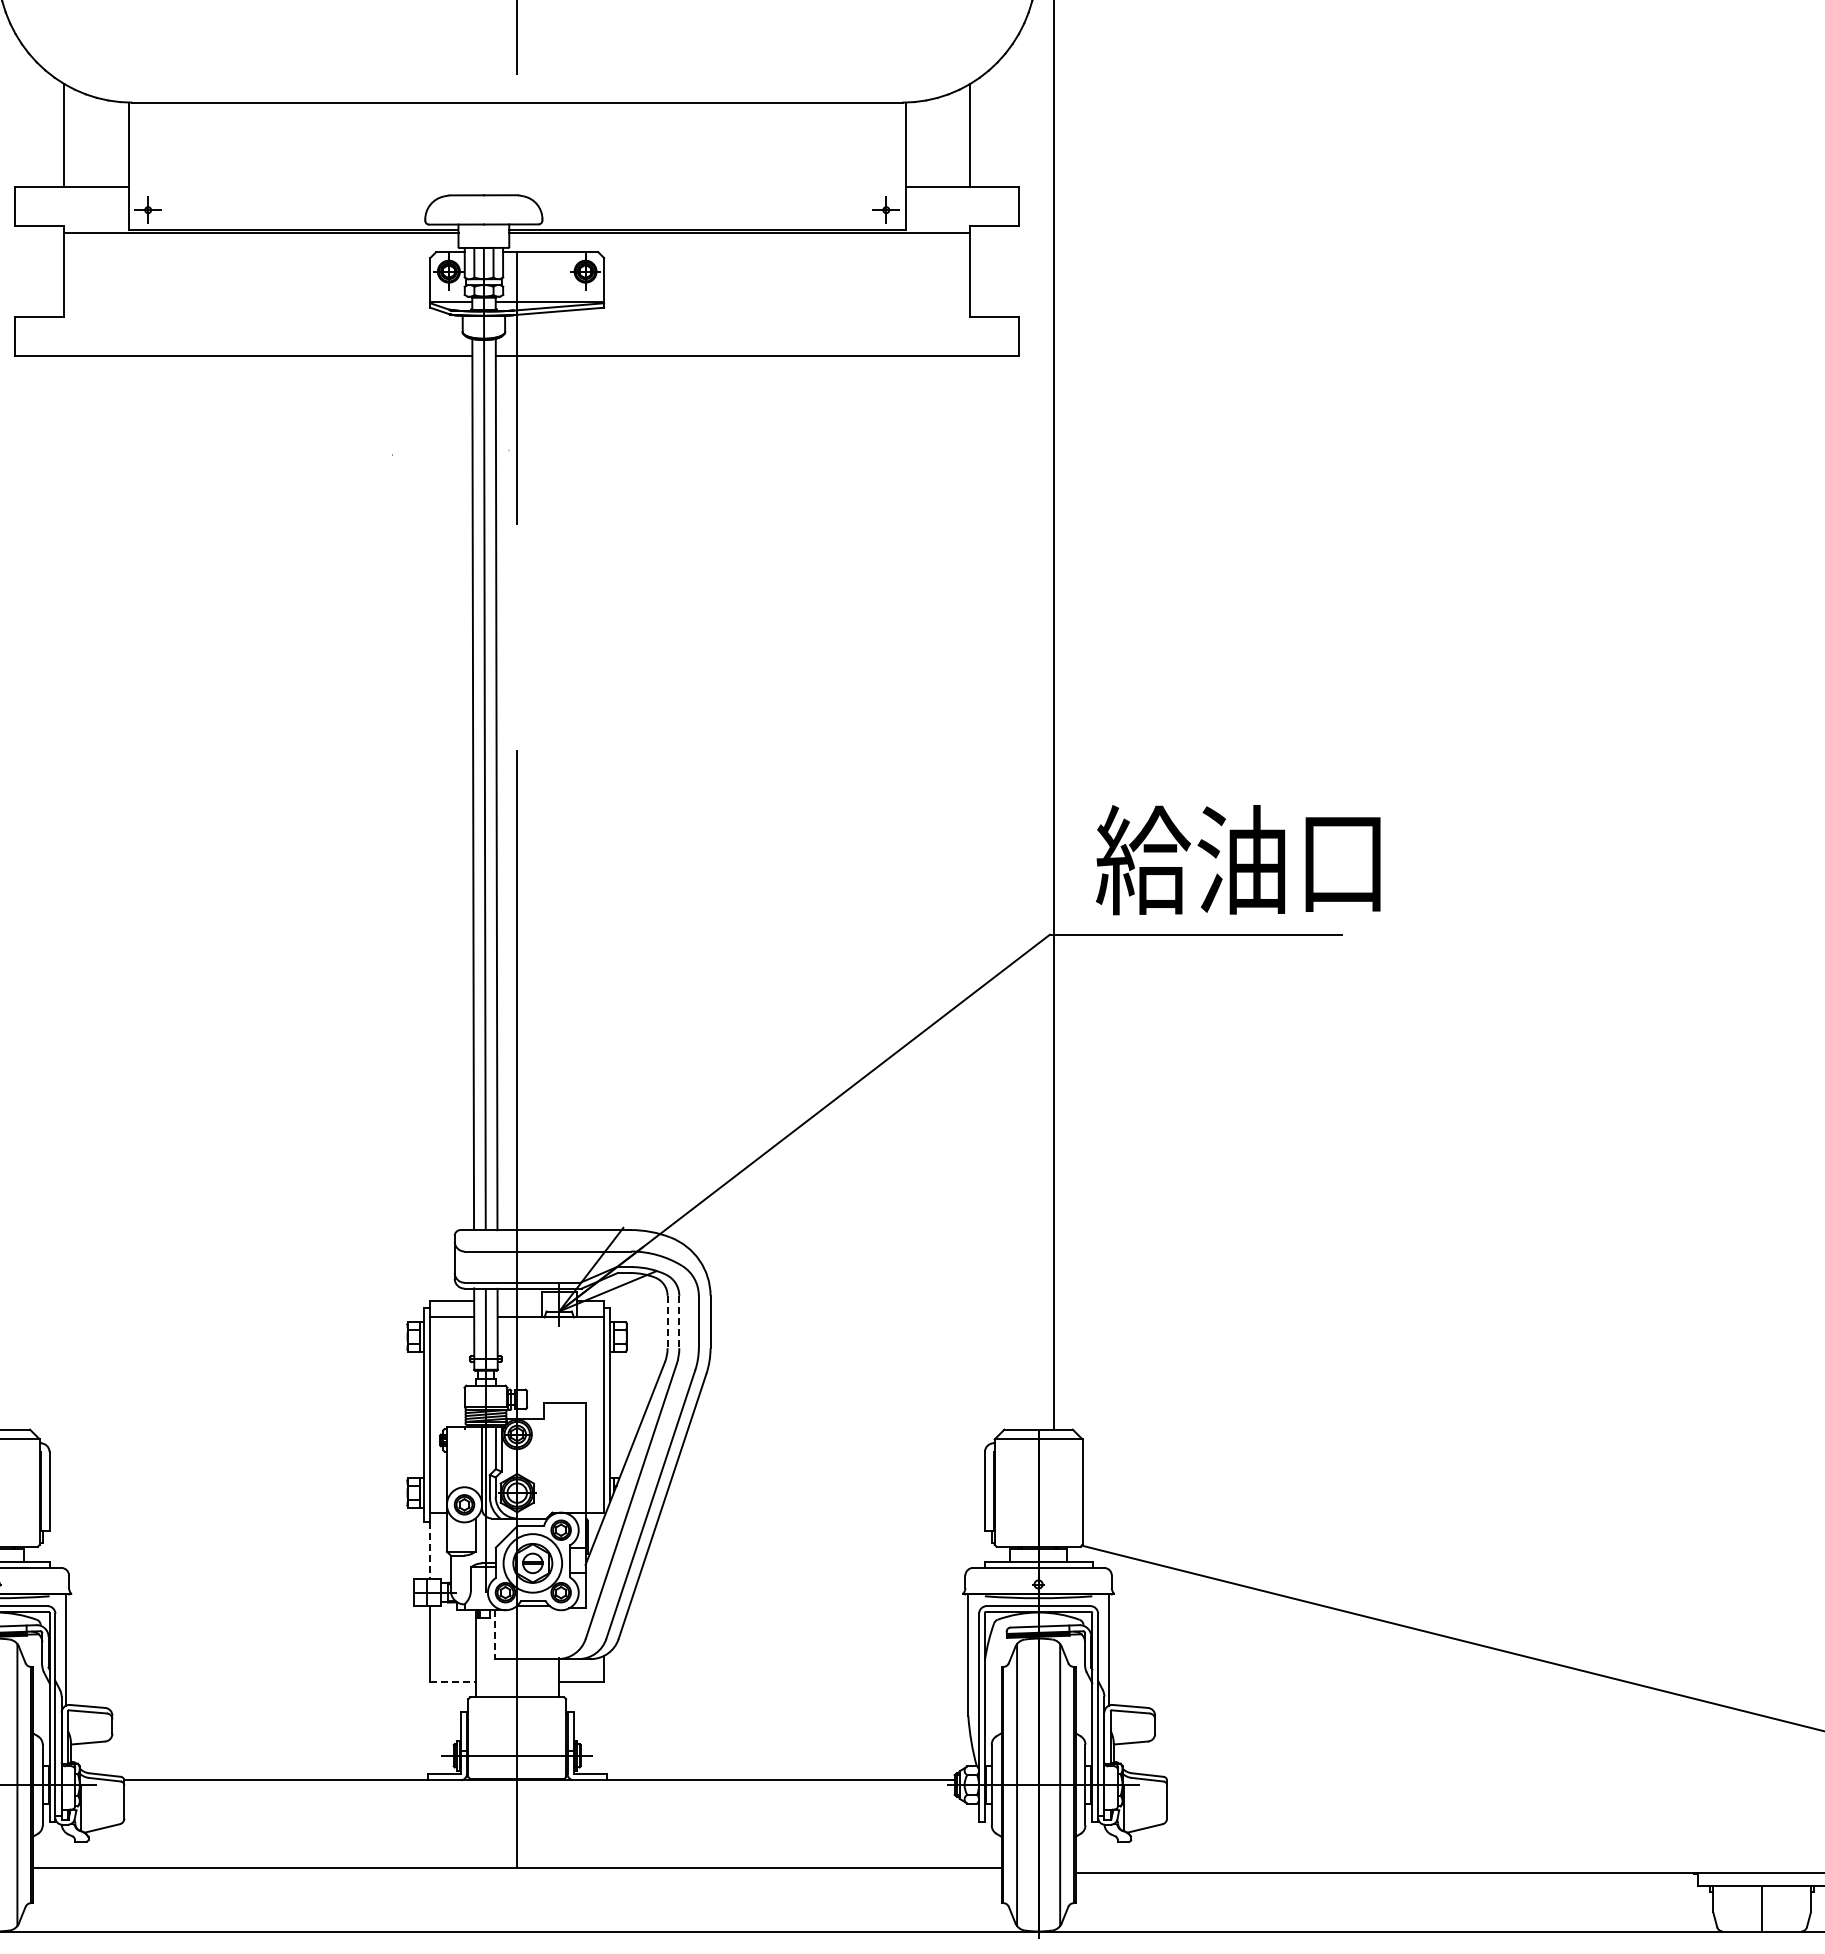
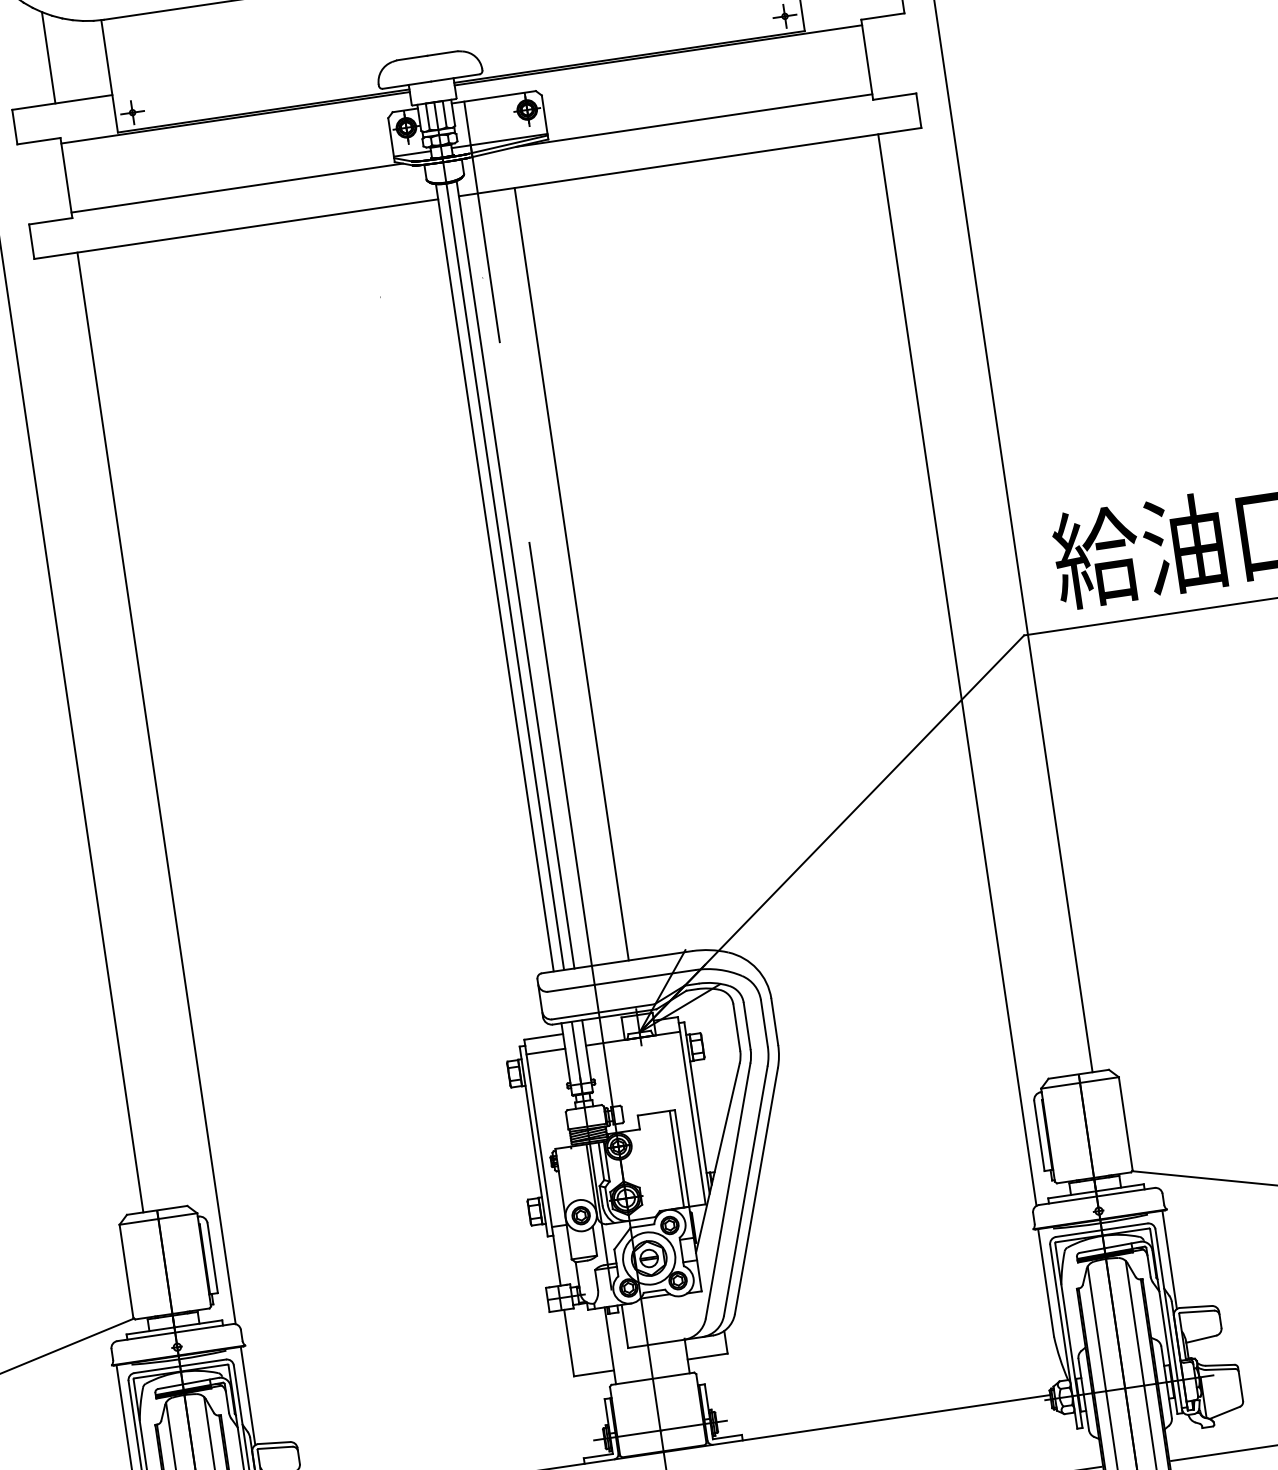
line: (251, 310) -> (237, 187), added
line: (768, 310) -> (693, 120), added
line: (558, 793) -> (571, 574), added
line: (64, 962) -> (156, 788), added
line: (970, 962) -> (957, 670), added
line: (667, 1322) -> (736, 1028), dashed -> solid
line: (679, 1322) -> (747, 1026), dashed -> solid
line: (579, 1457) -> (676, 1158), added
line: (430, 1551) -> (557, 1261), dashed -> solid
line: (494, 1635) -> (624, 1327), dashed -> solid
line: (452, 1681) -> (593, 1373), dashed -> solid

